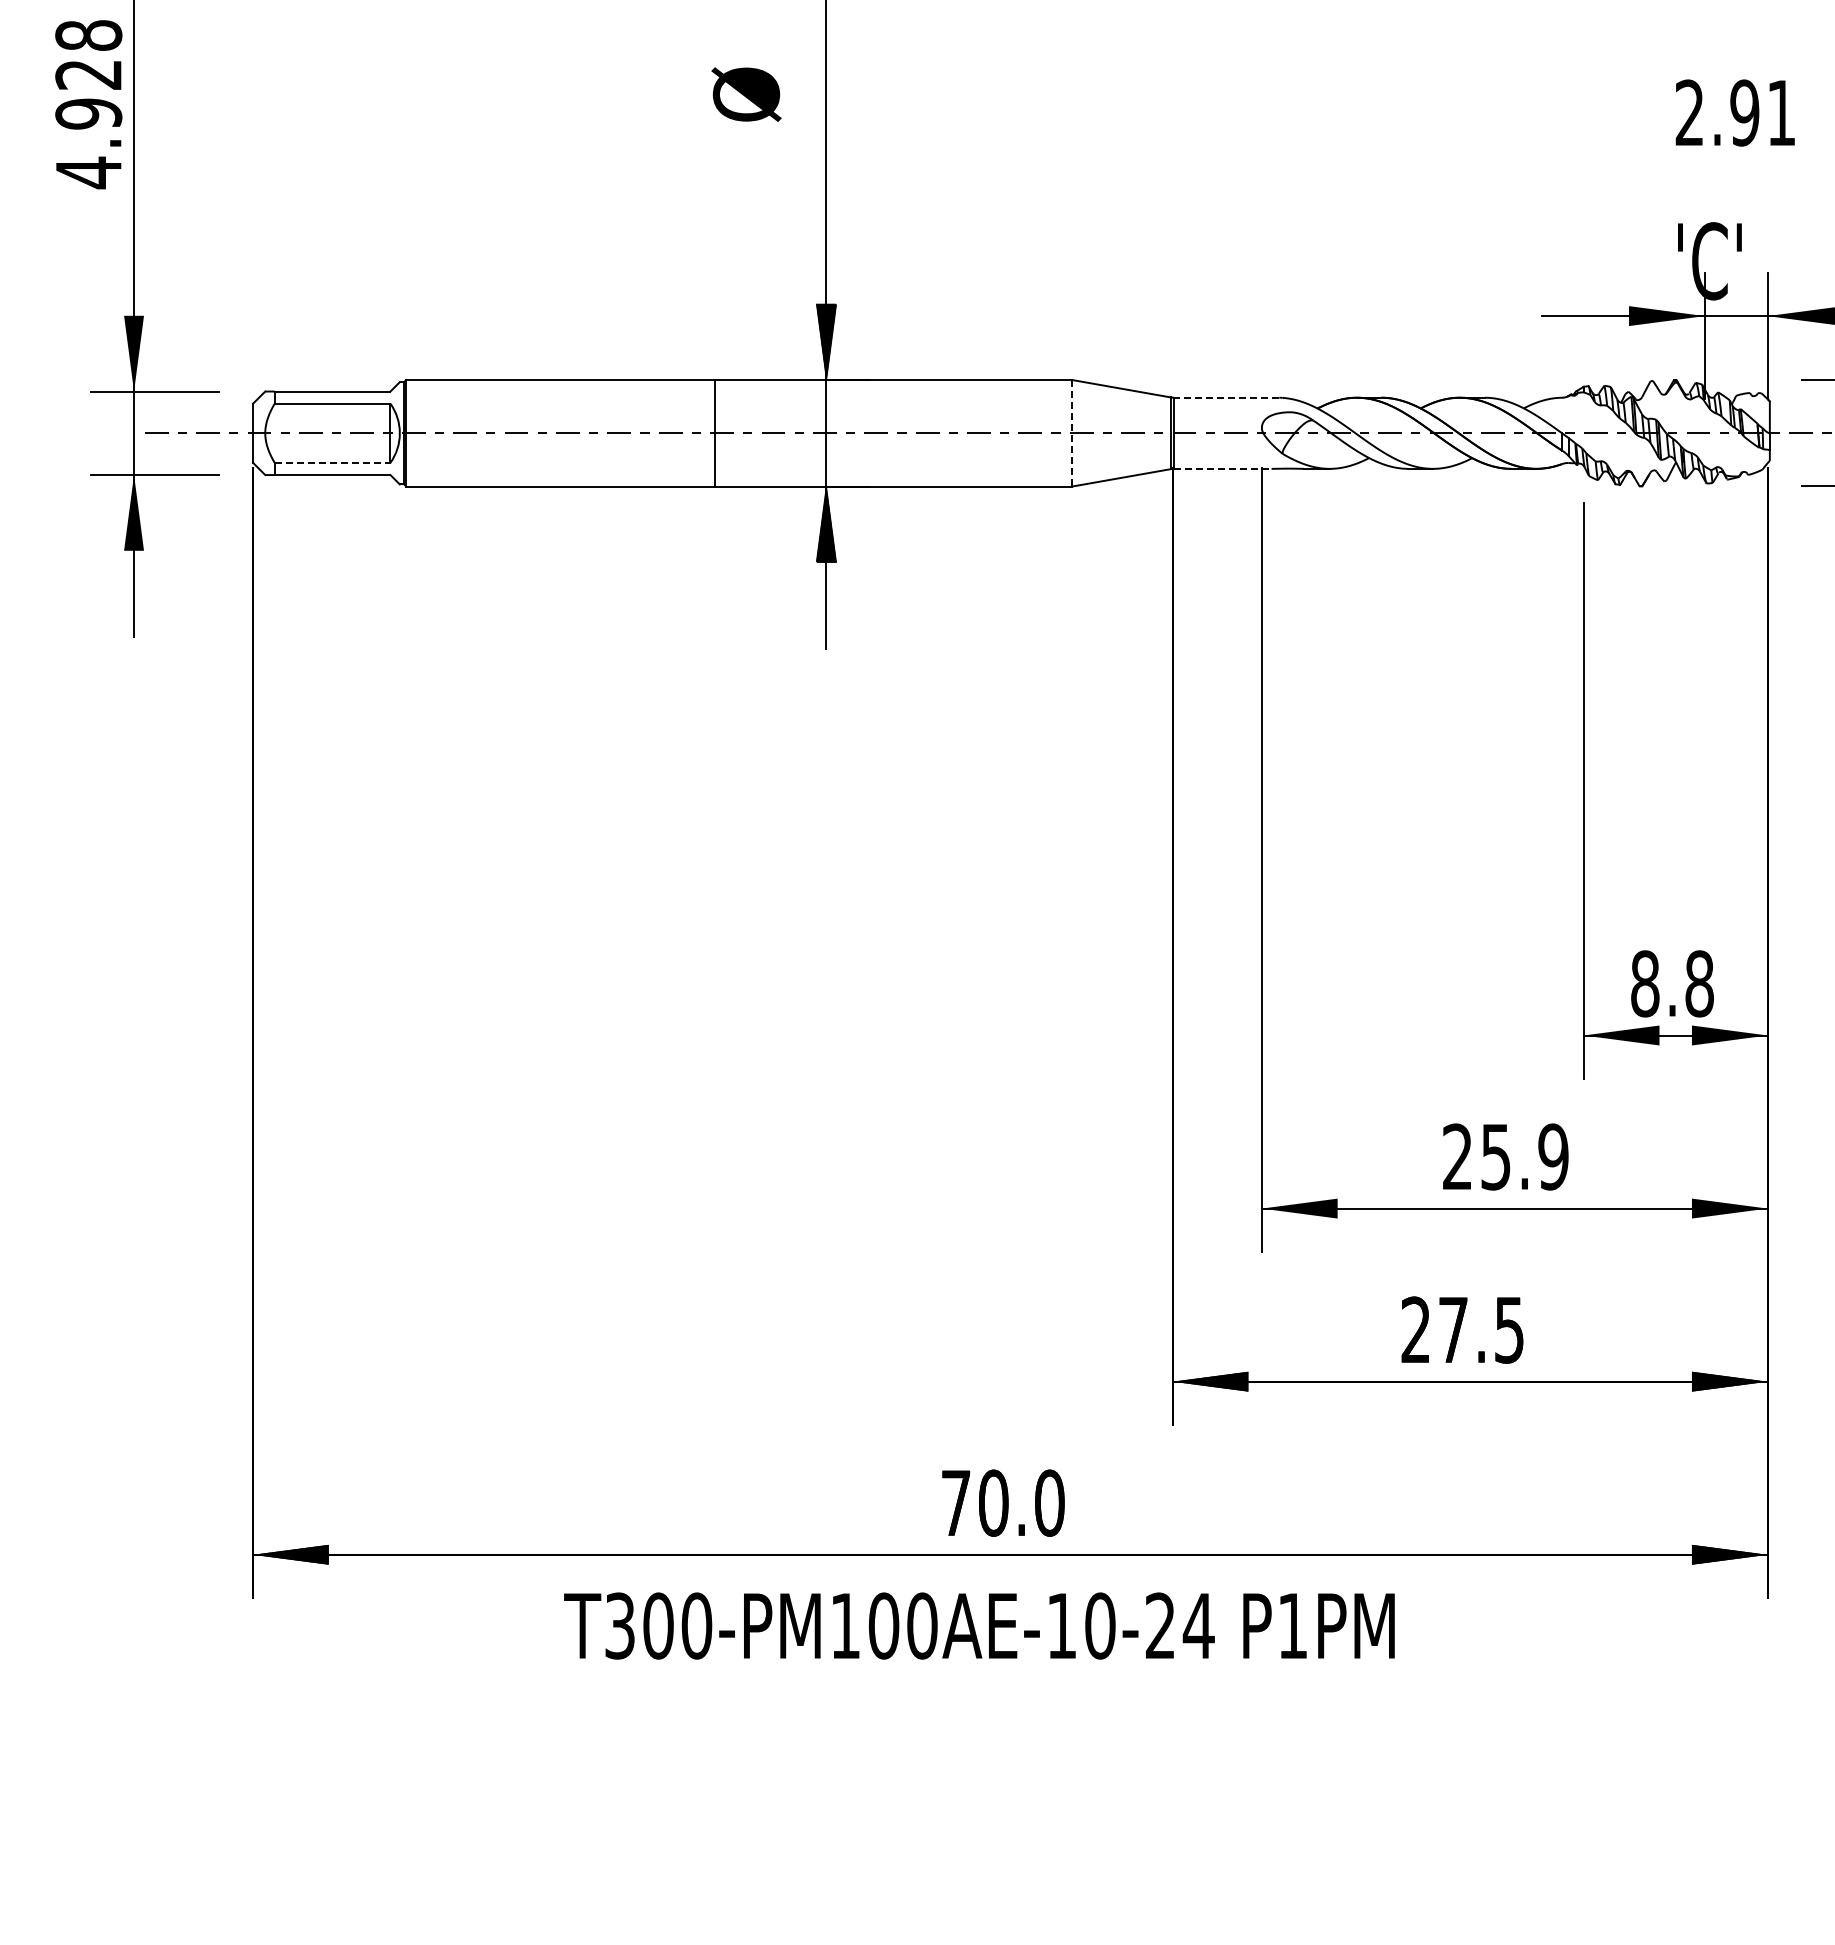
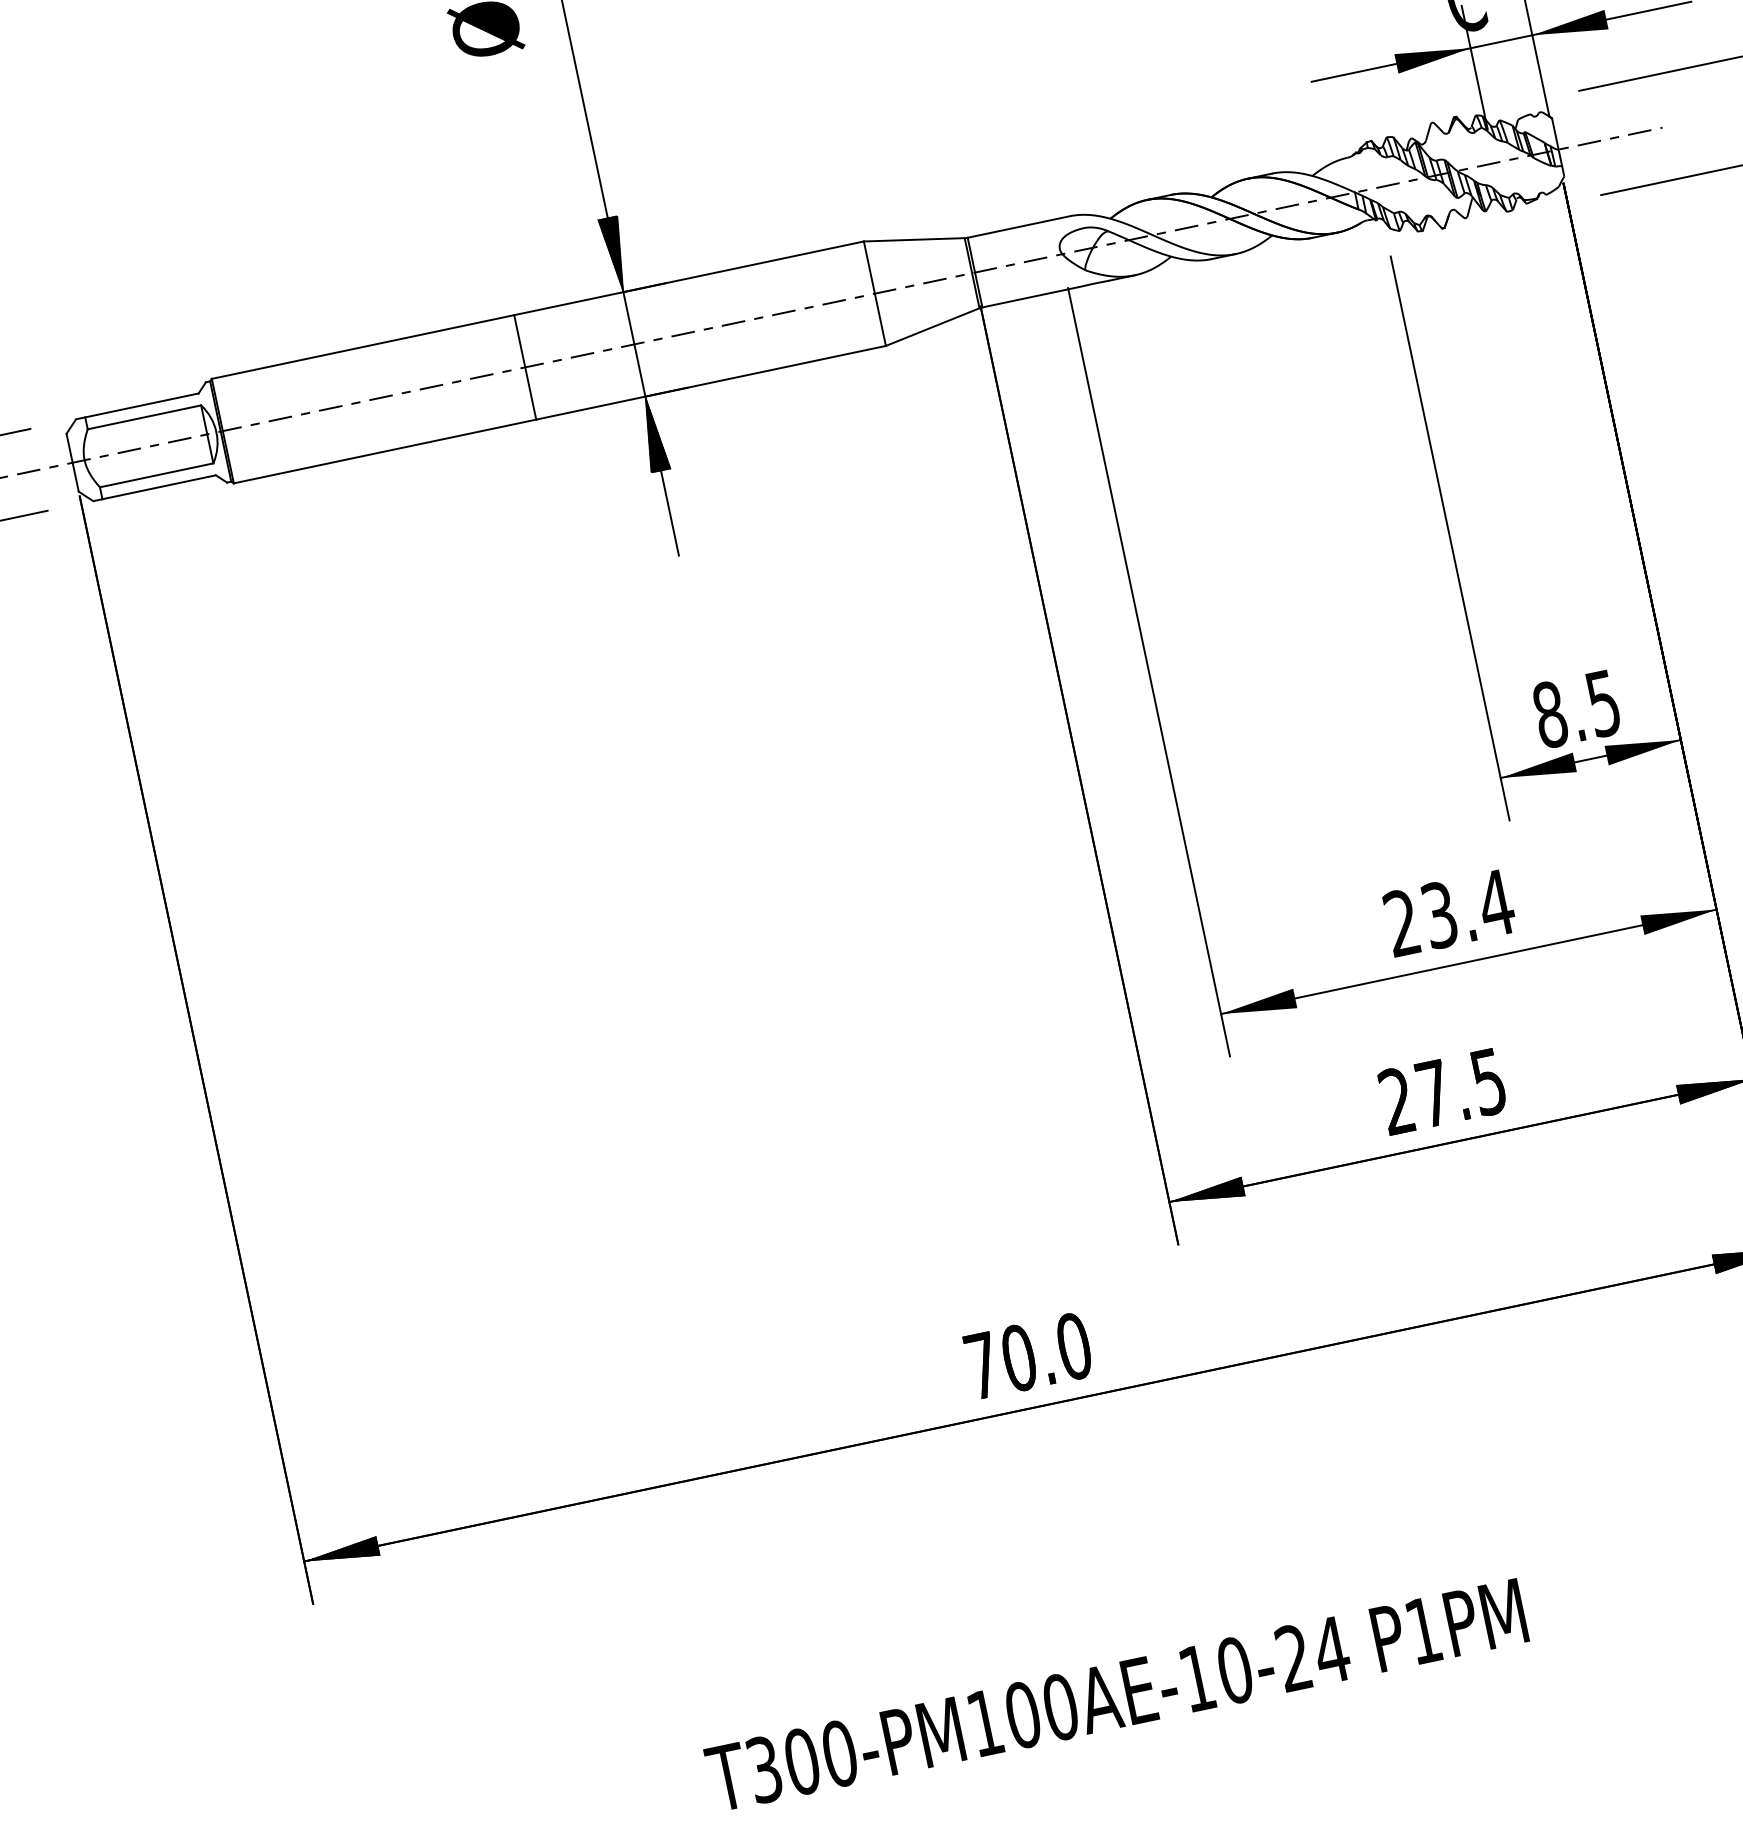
line: (1226, 397) -> (1018, 226), dashed -> solid
line: (1071, 433) -> (874, 294), dashed -> solid
line: (332, 462) -> (156, 474), dashed -> solid
line: (1222, 468) -> (1029, 297), dashed -> solid
text: (1699, 983) -> (1603, 703), 8.8 -> 8.5
text: (1525, 1156) -> (1468, 908), 25.9 -> 23.4
text: (979, 1625) -> (1116, 1694), moved

